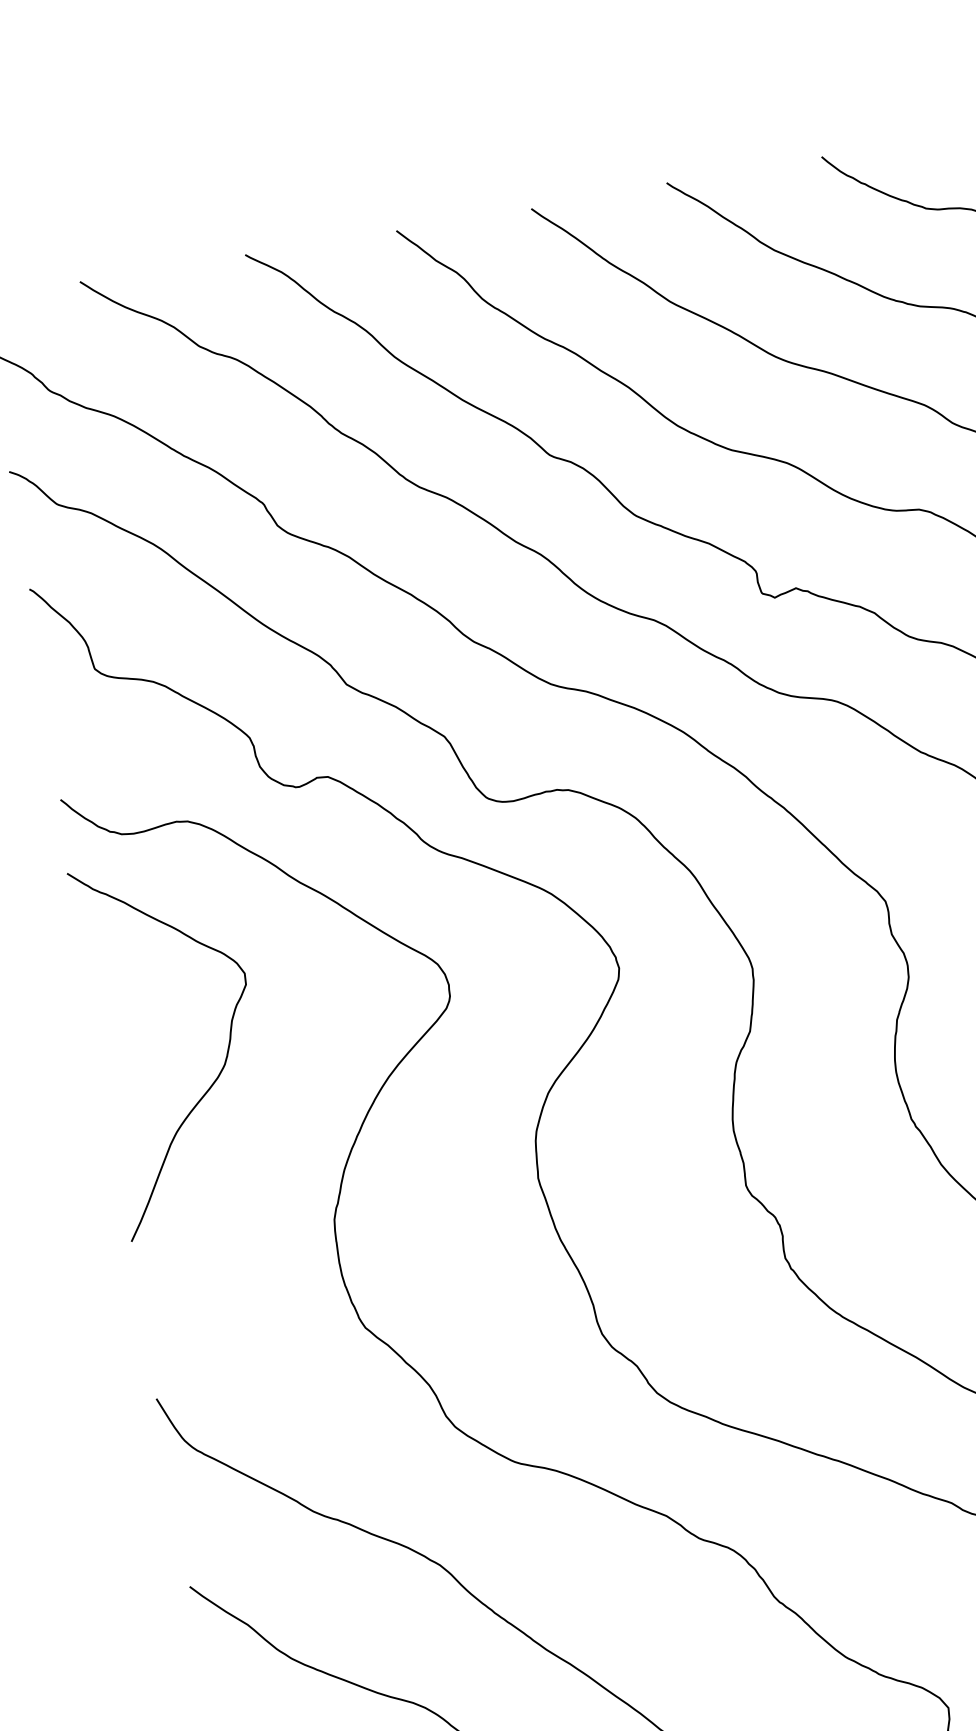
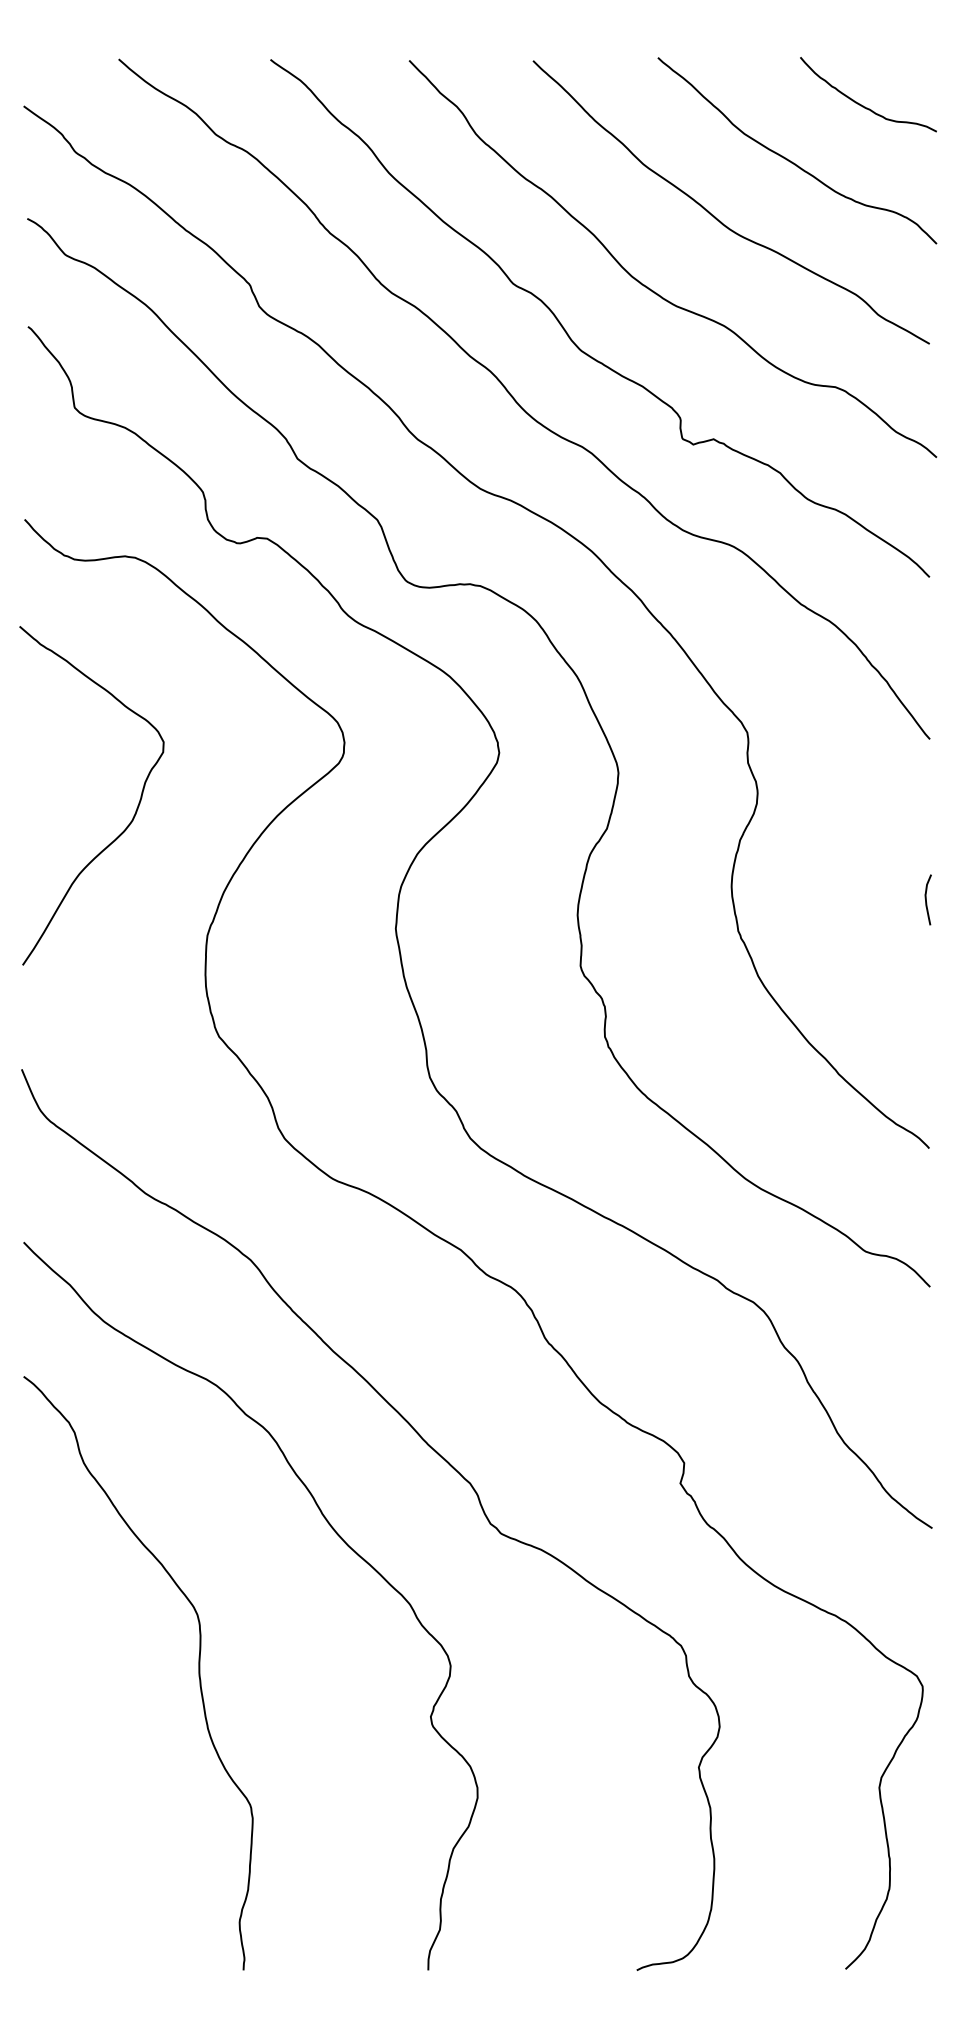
curve: (226, 1052) -> (135, 810), moved

